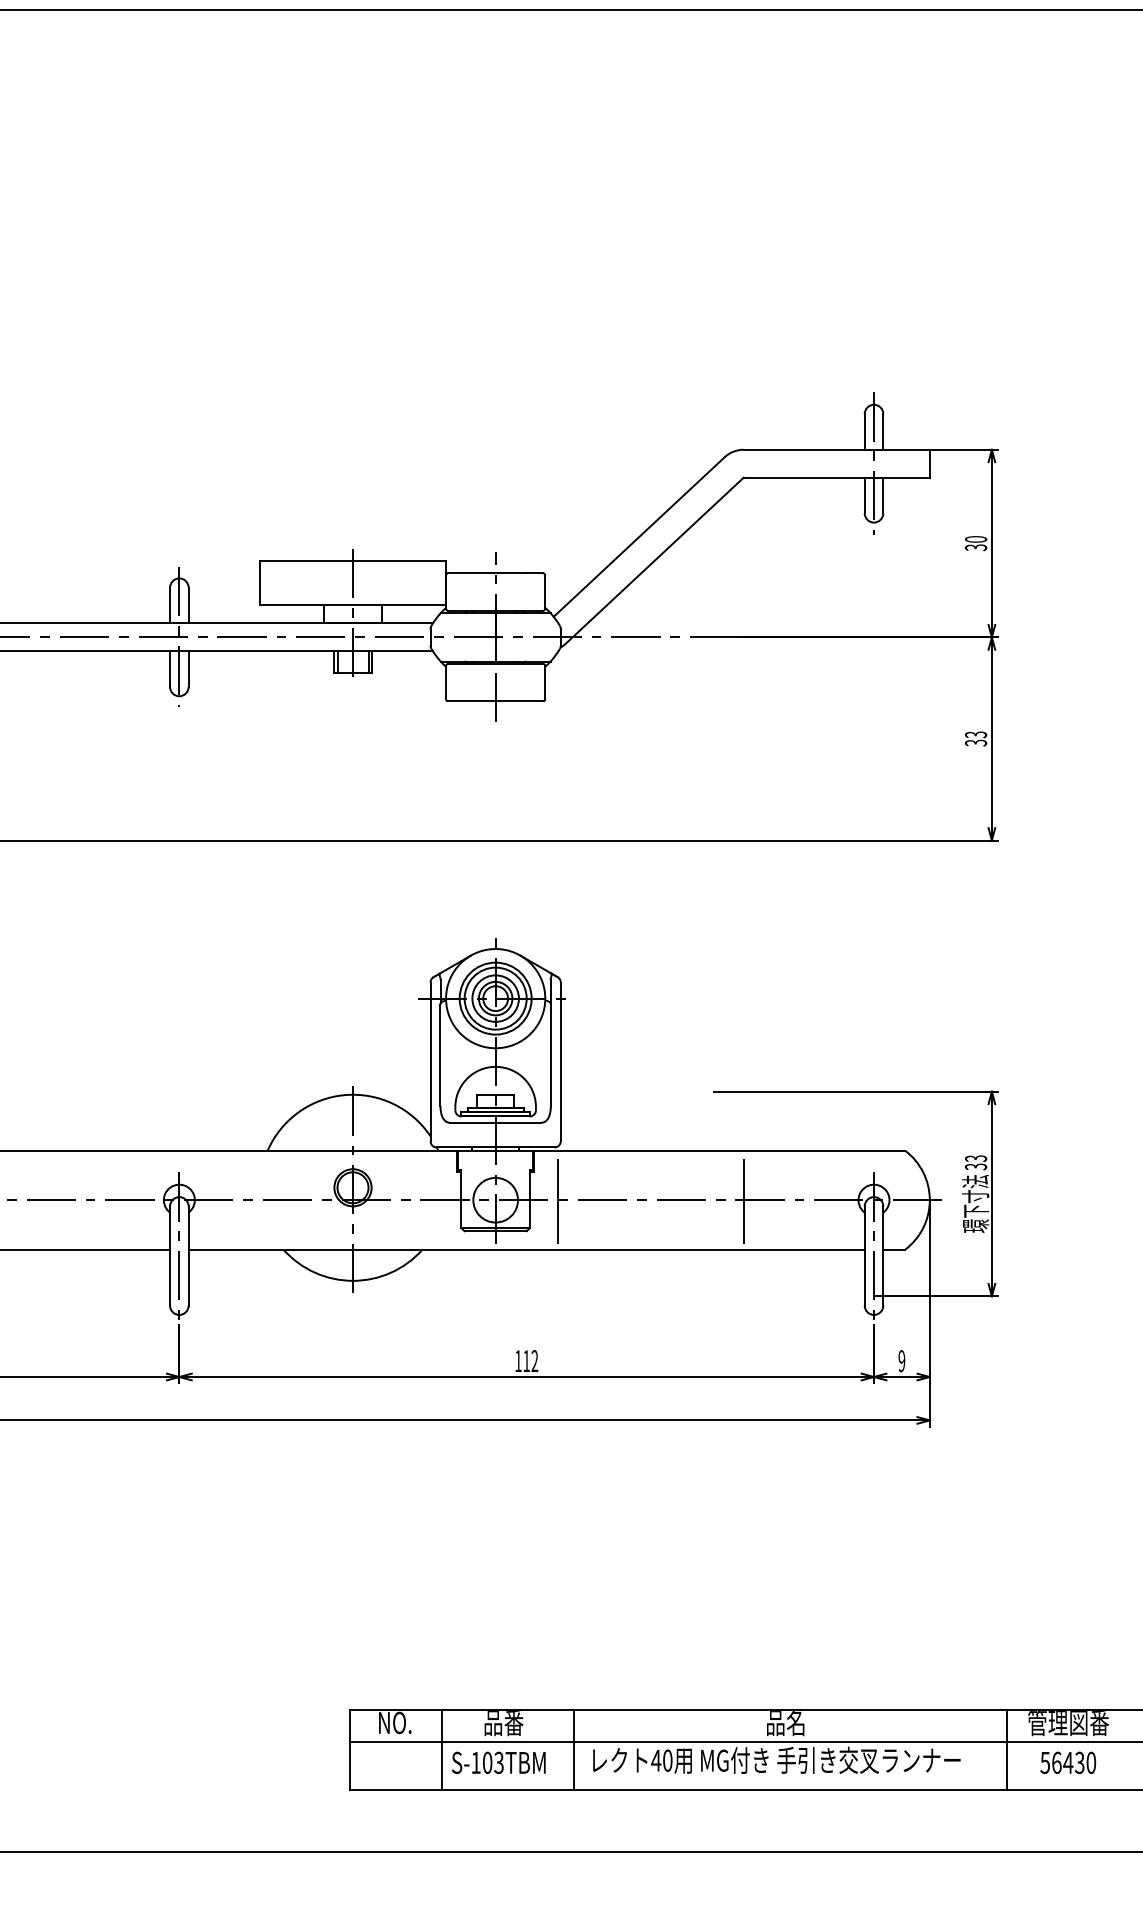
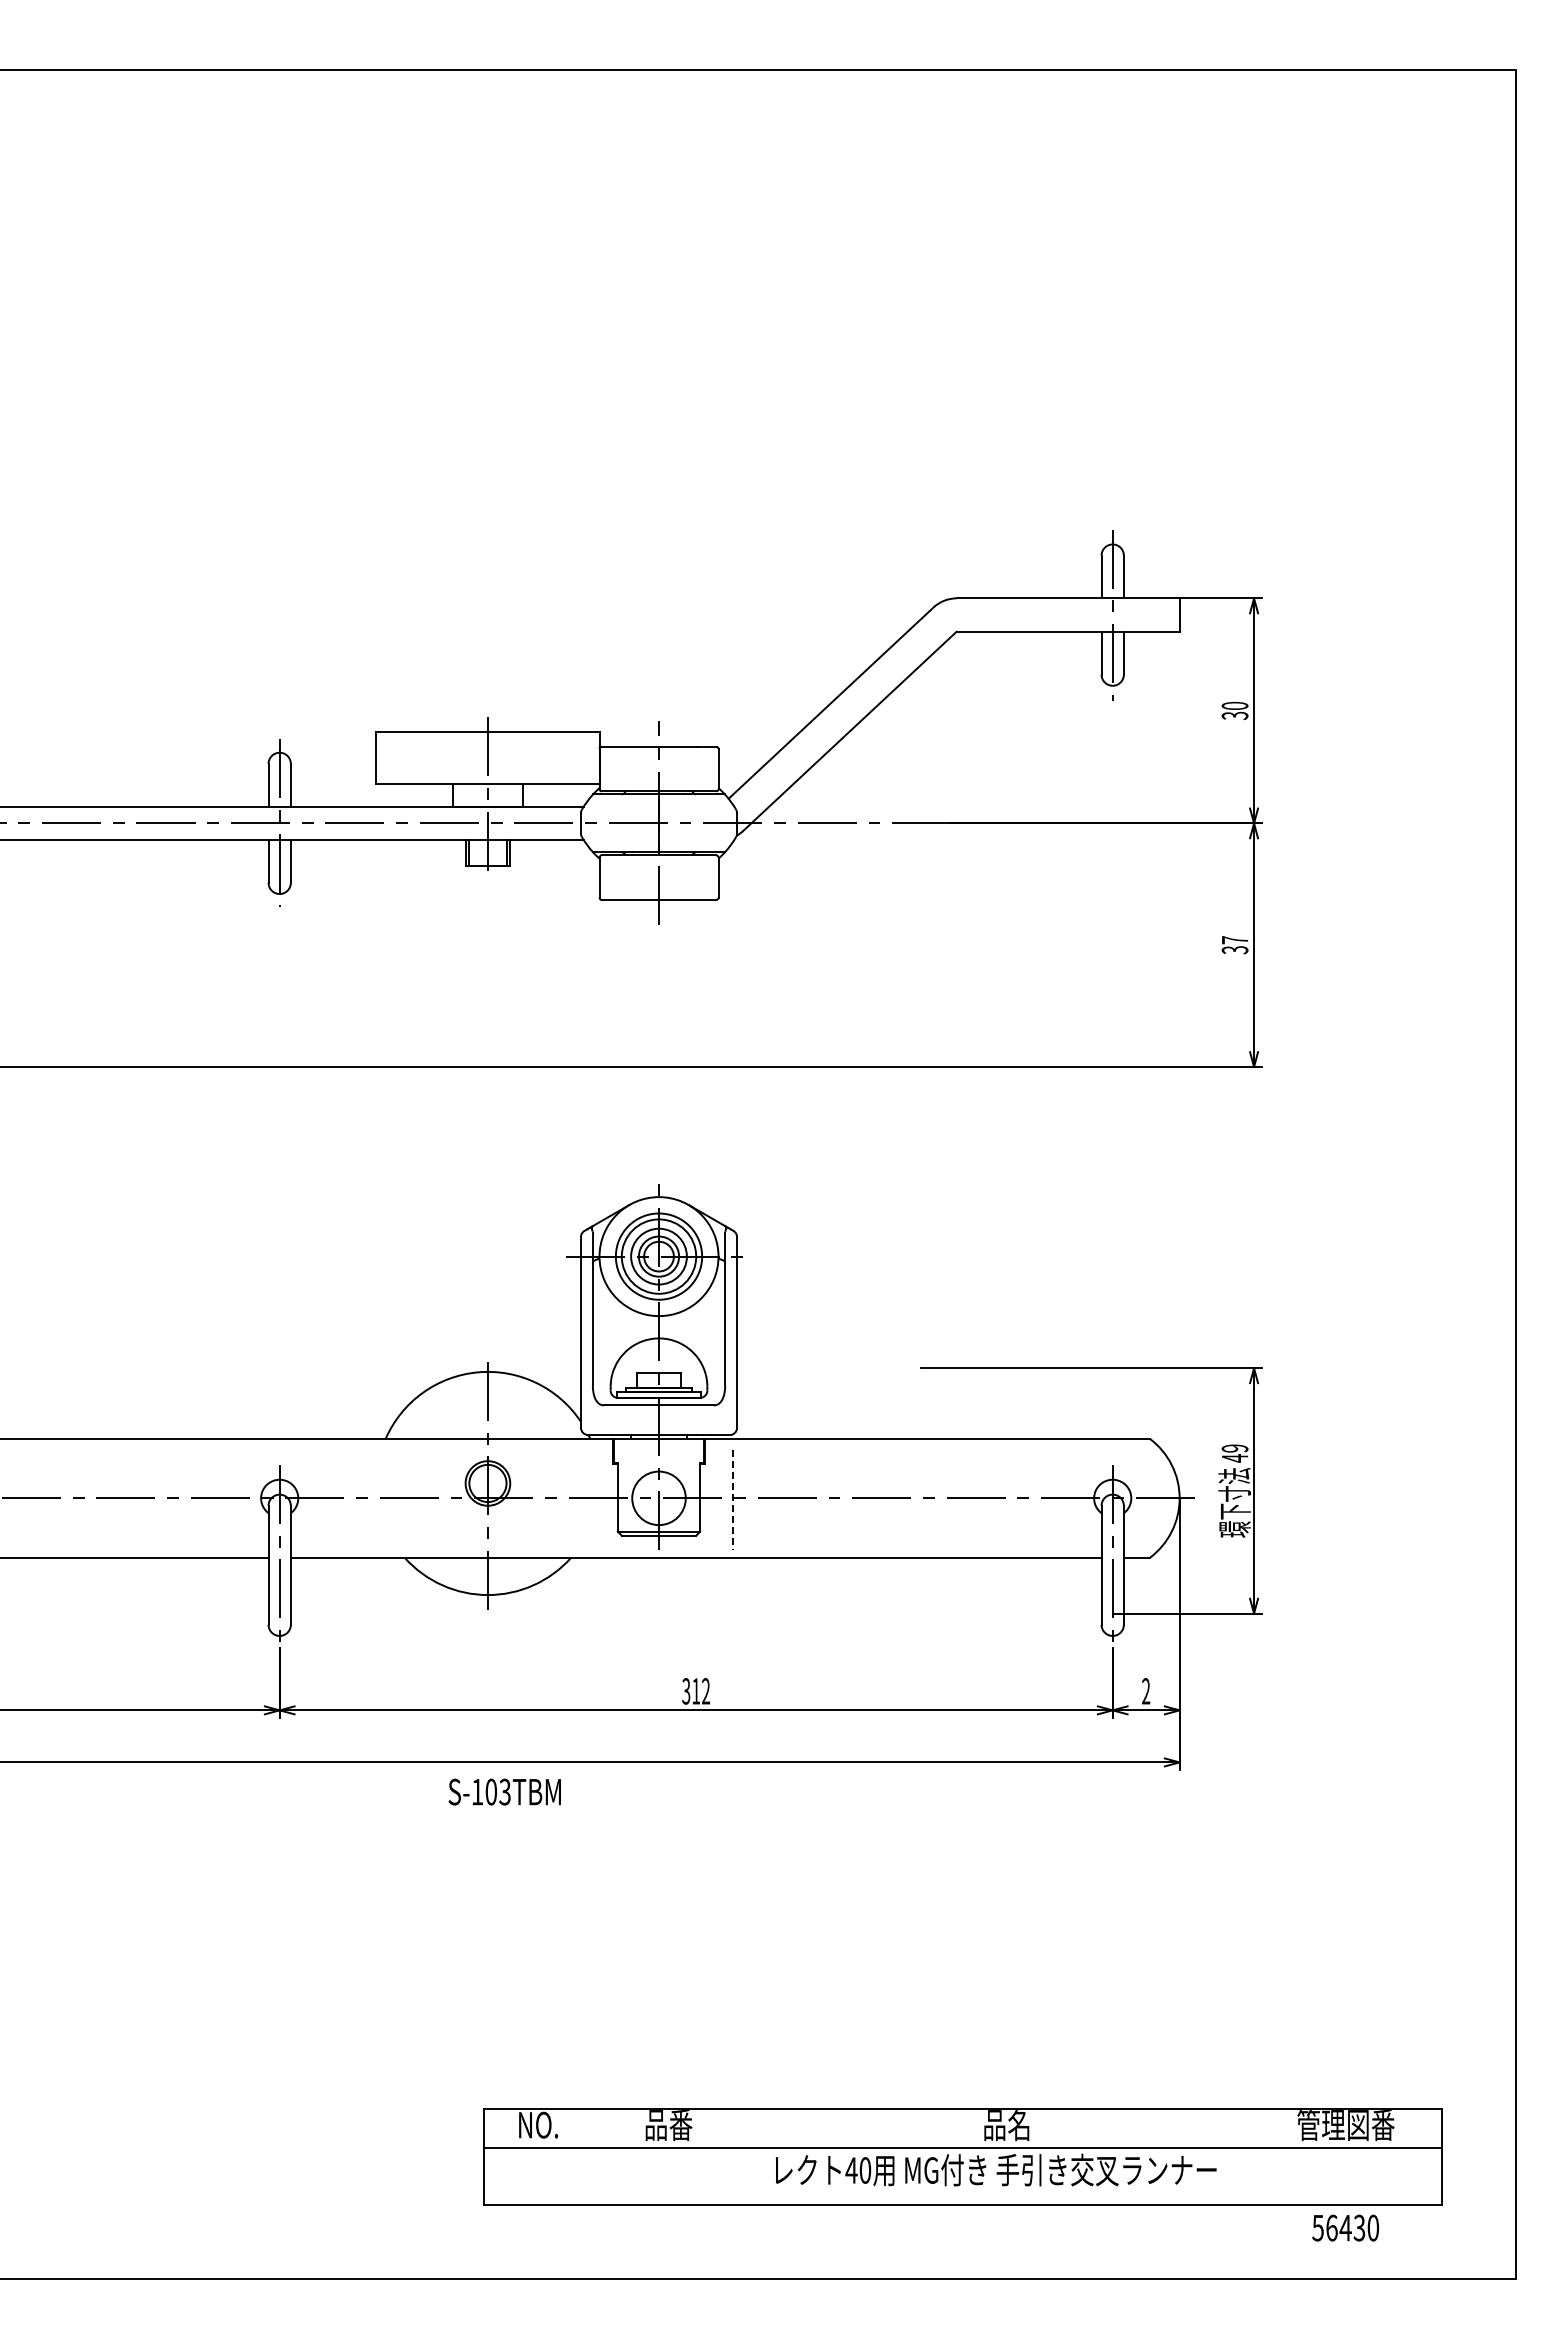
text: (975, 735) -> (1234, 940), 33 -> 37
text: (975, 1162) -> (1234, 1453), 33 -> 49
line: (557, 1202) -> (733, 1500), solid -> dashed
line: (743, 1202) -> (956, 1500), removed
text: (518, 1361) -> (686, 1691), 112 -> 312
text: (902, 1361) -> (1146, 1691), 9 -> 2
line: (441, 1749) -> (594, 2157), removed
line: (574, 1749) -> (753, 2157), removed
line: (1006, 1749) -> (1271, 2157), removed
text: (498, 1762) -> (504, 1791), moved
text: (1068, 1762) -> (1345, 2227), moved

